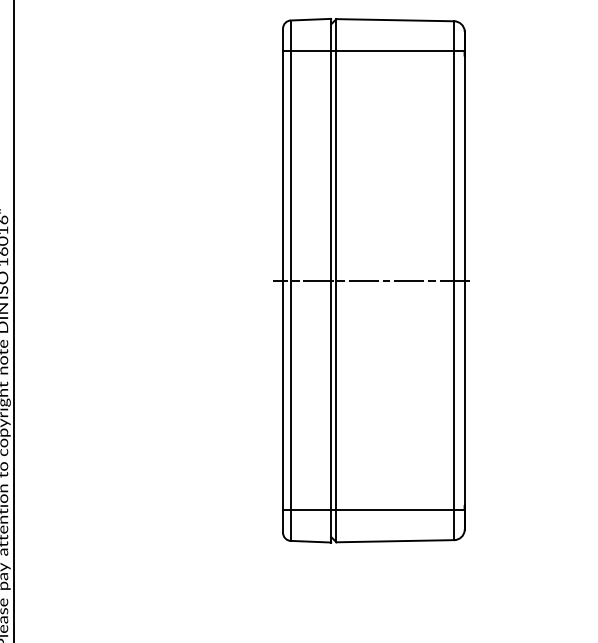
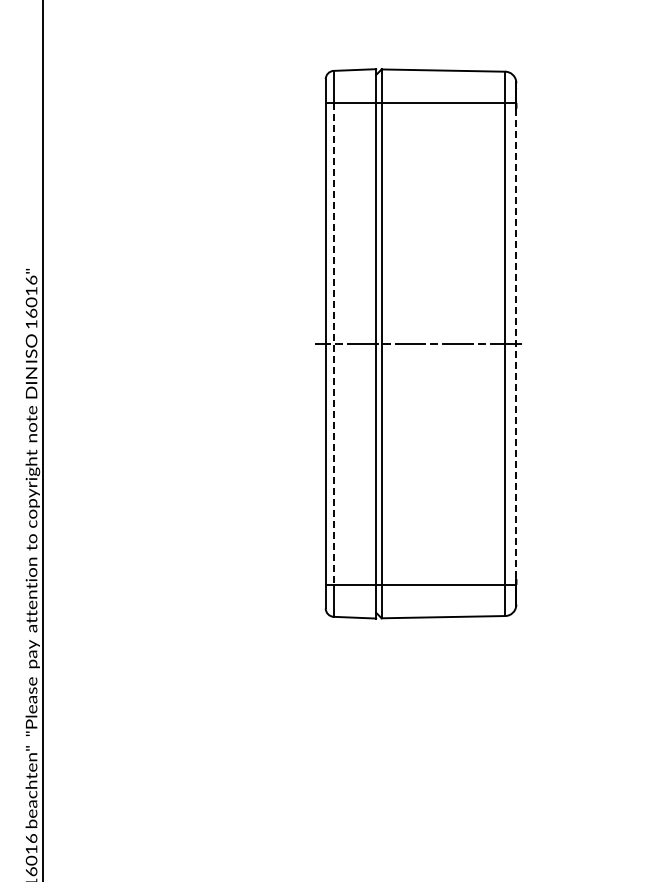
line: (290, 281) -> (333, 344), solid -> dashed
line: (464, 281) -> (516, 344), solid -> dashed

